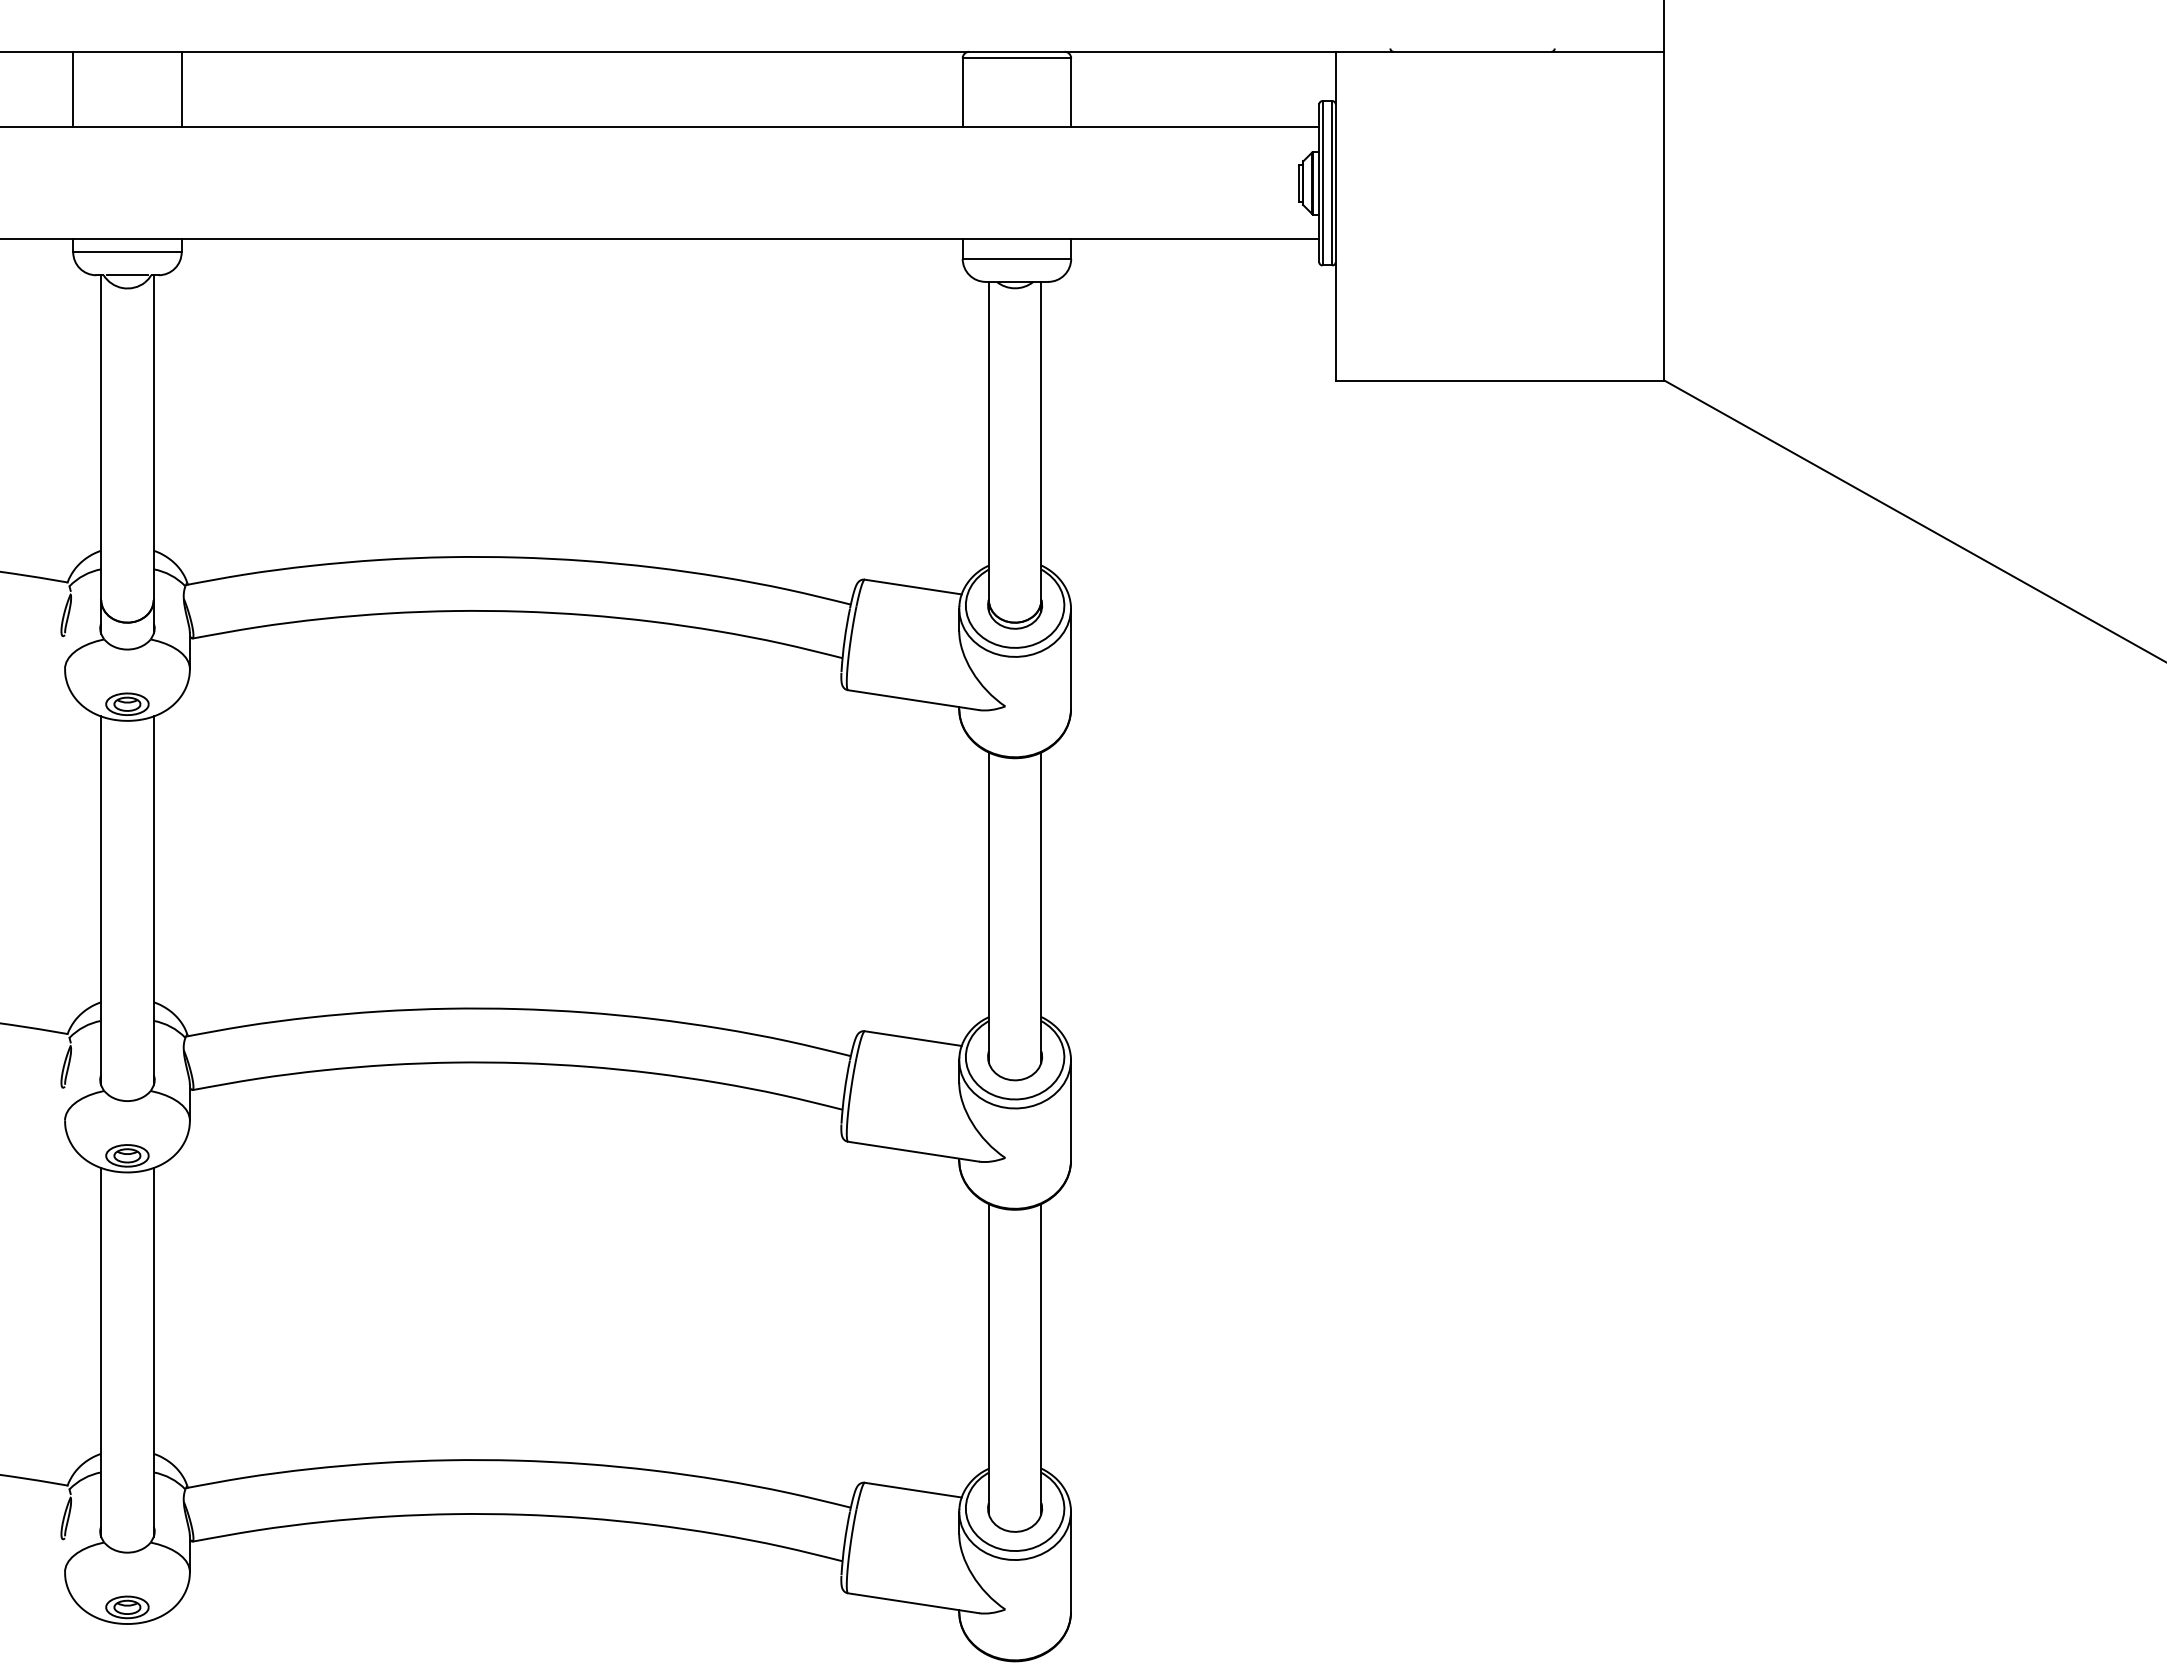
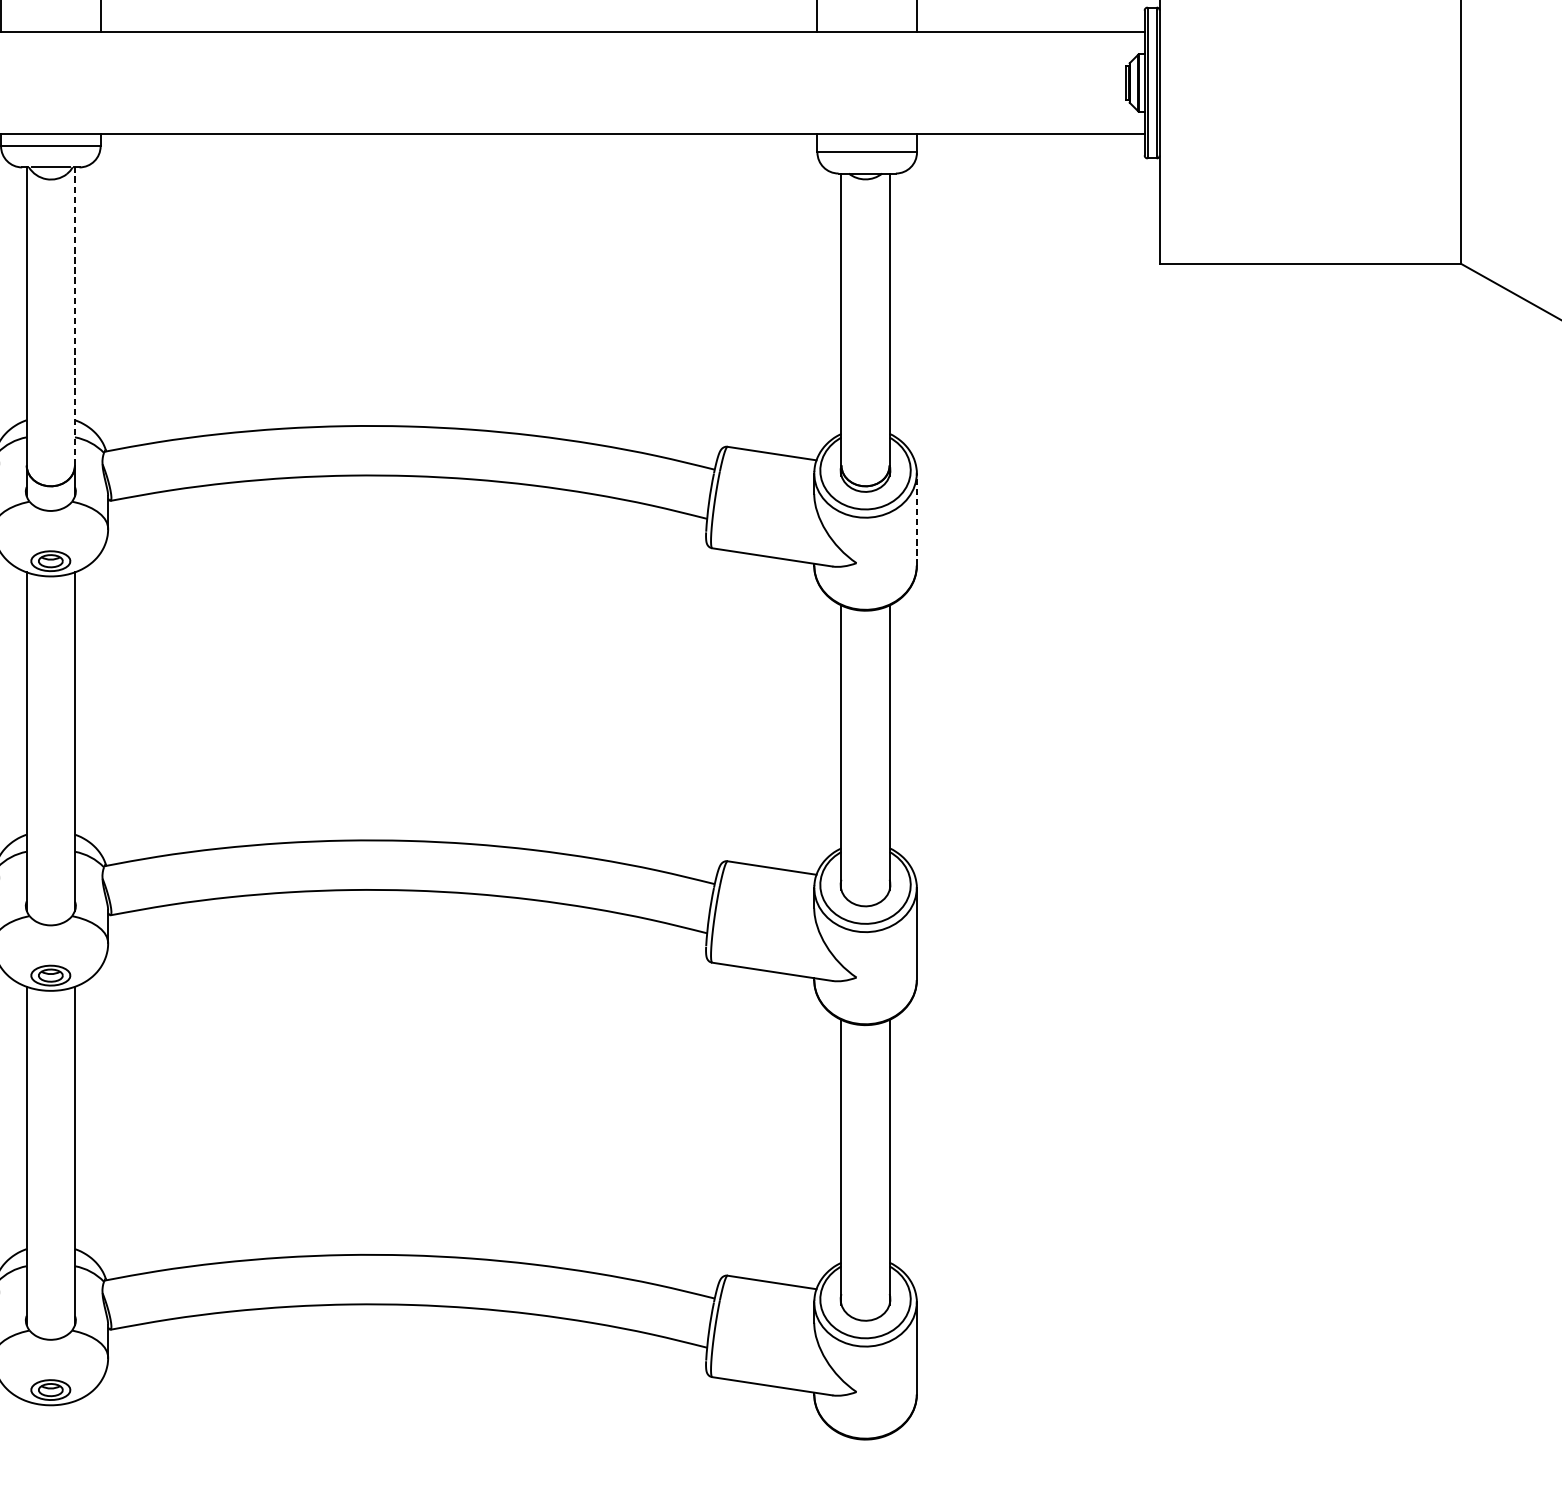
line: (153, 437) -> (74, 316), solid -> dashed
line: (1071, 658) -> (917, 519), solid -> dashed

